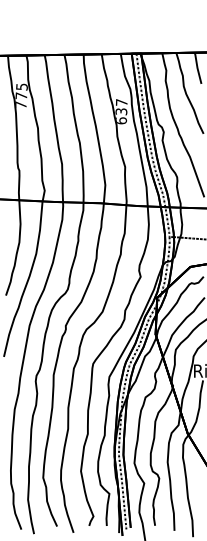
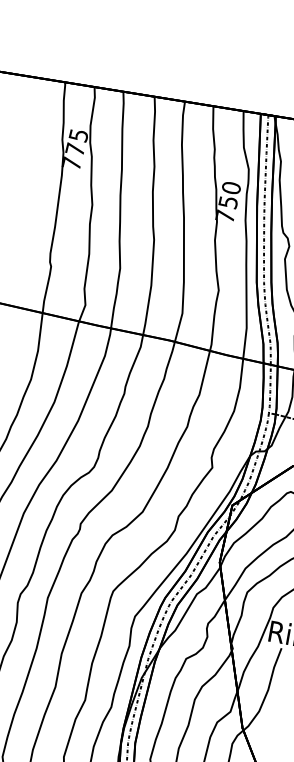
text: (121, 111) -> (228, 201), 637 -> 750

